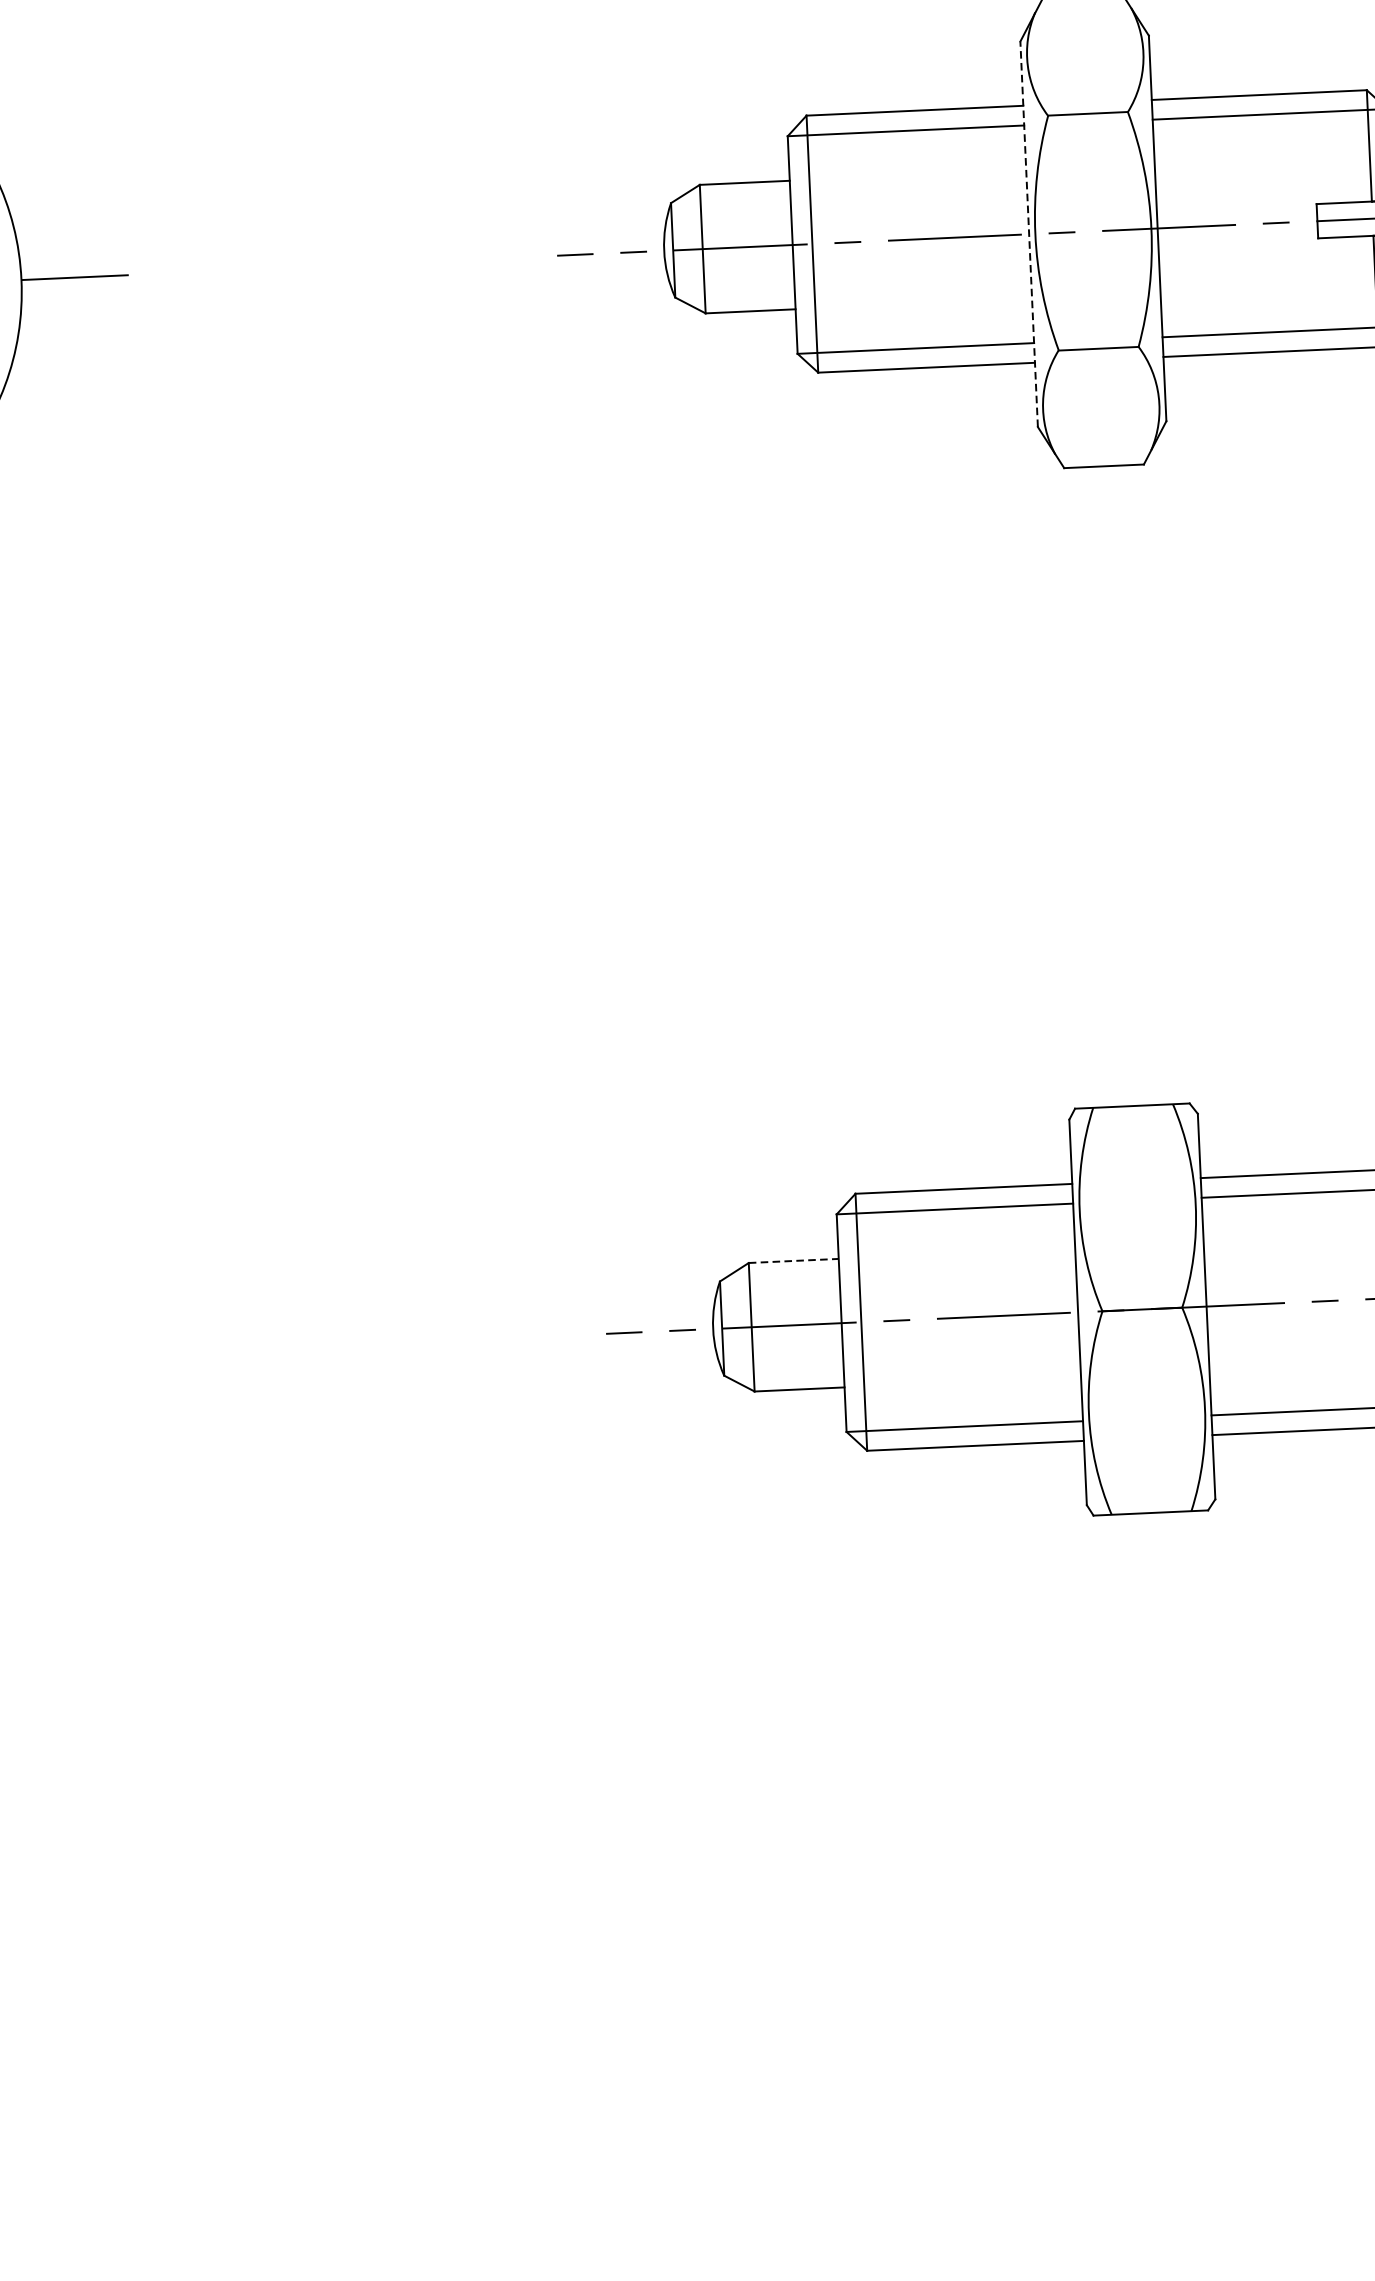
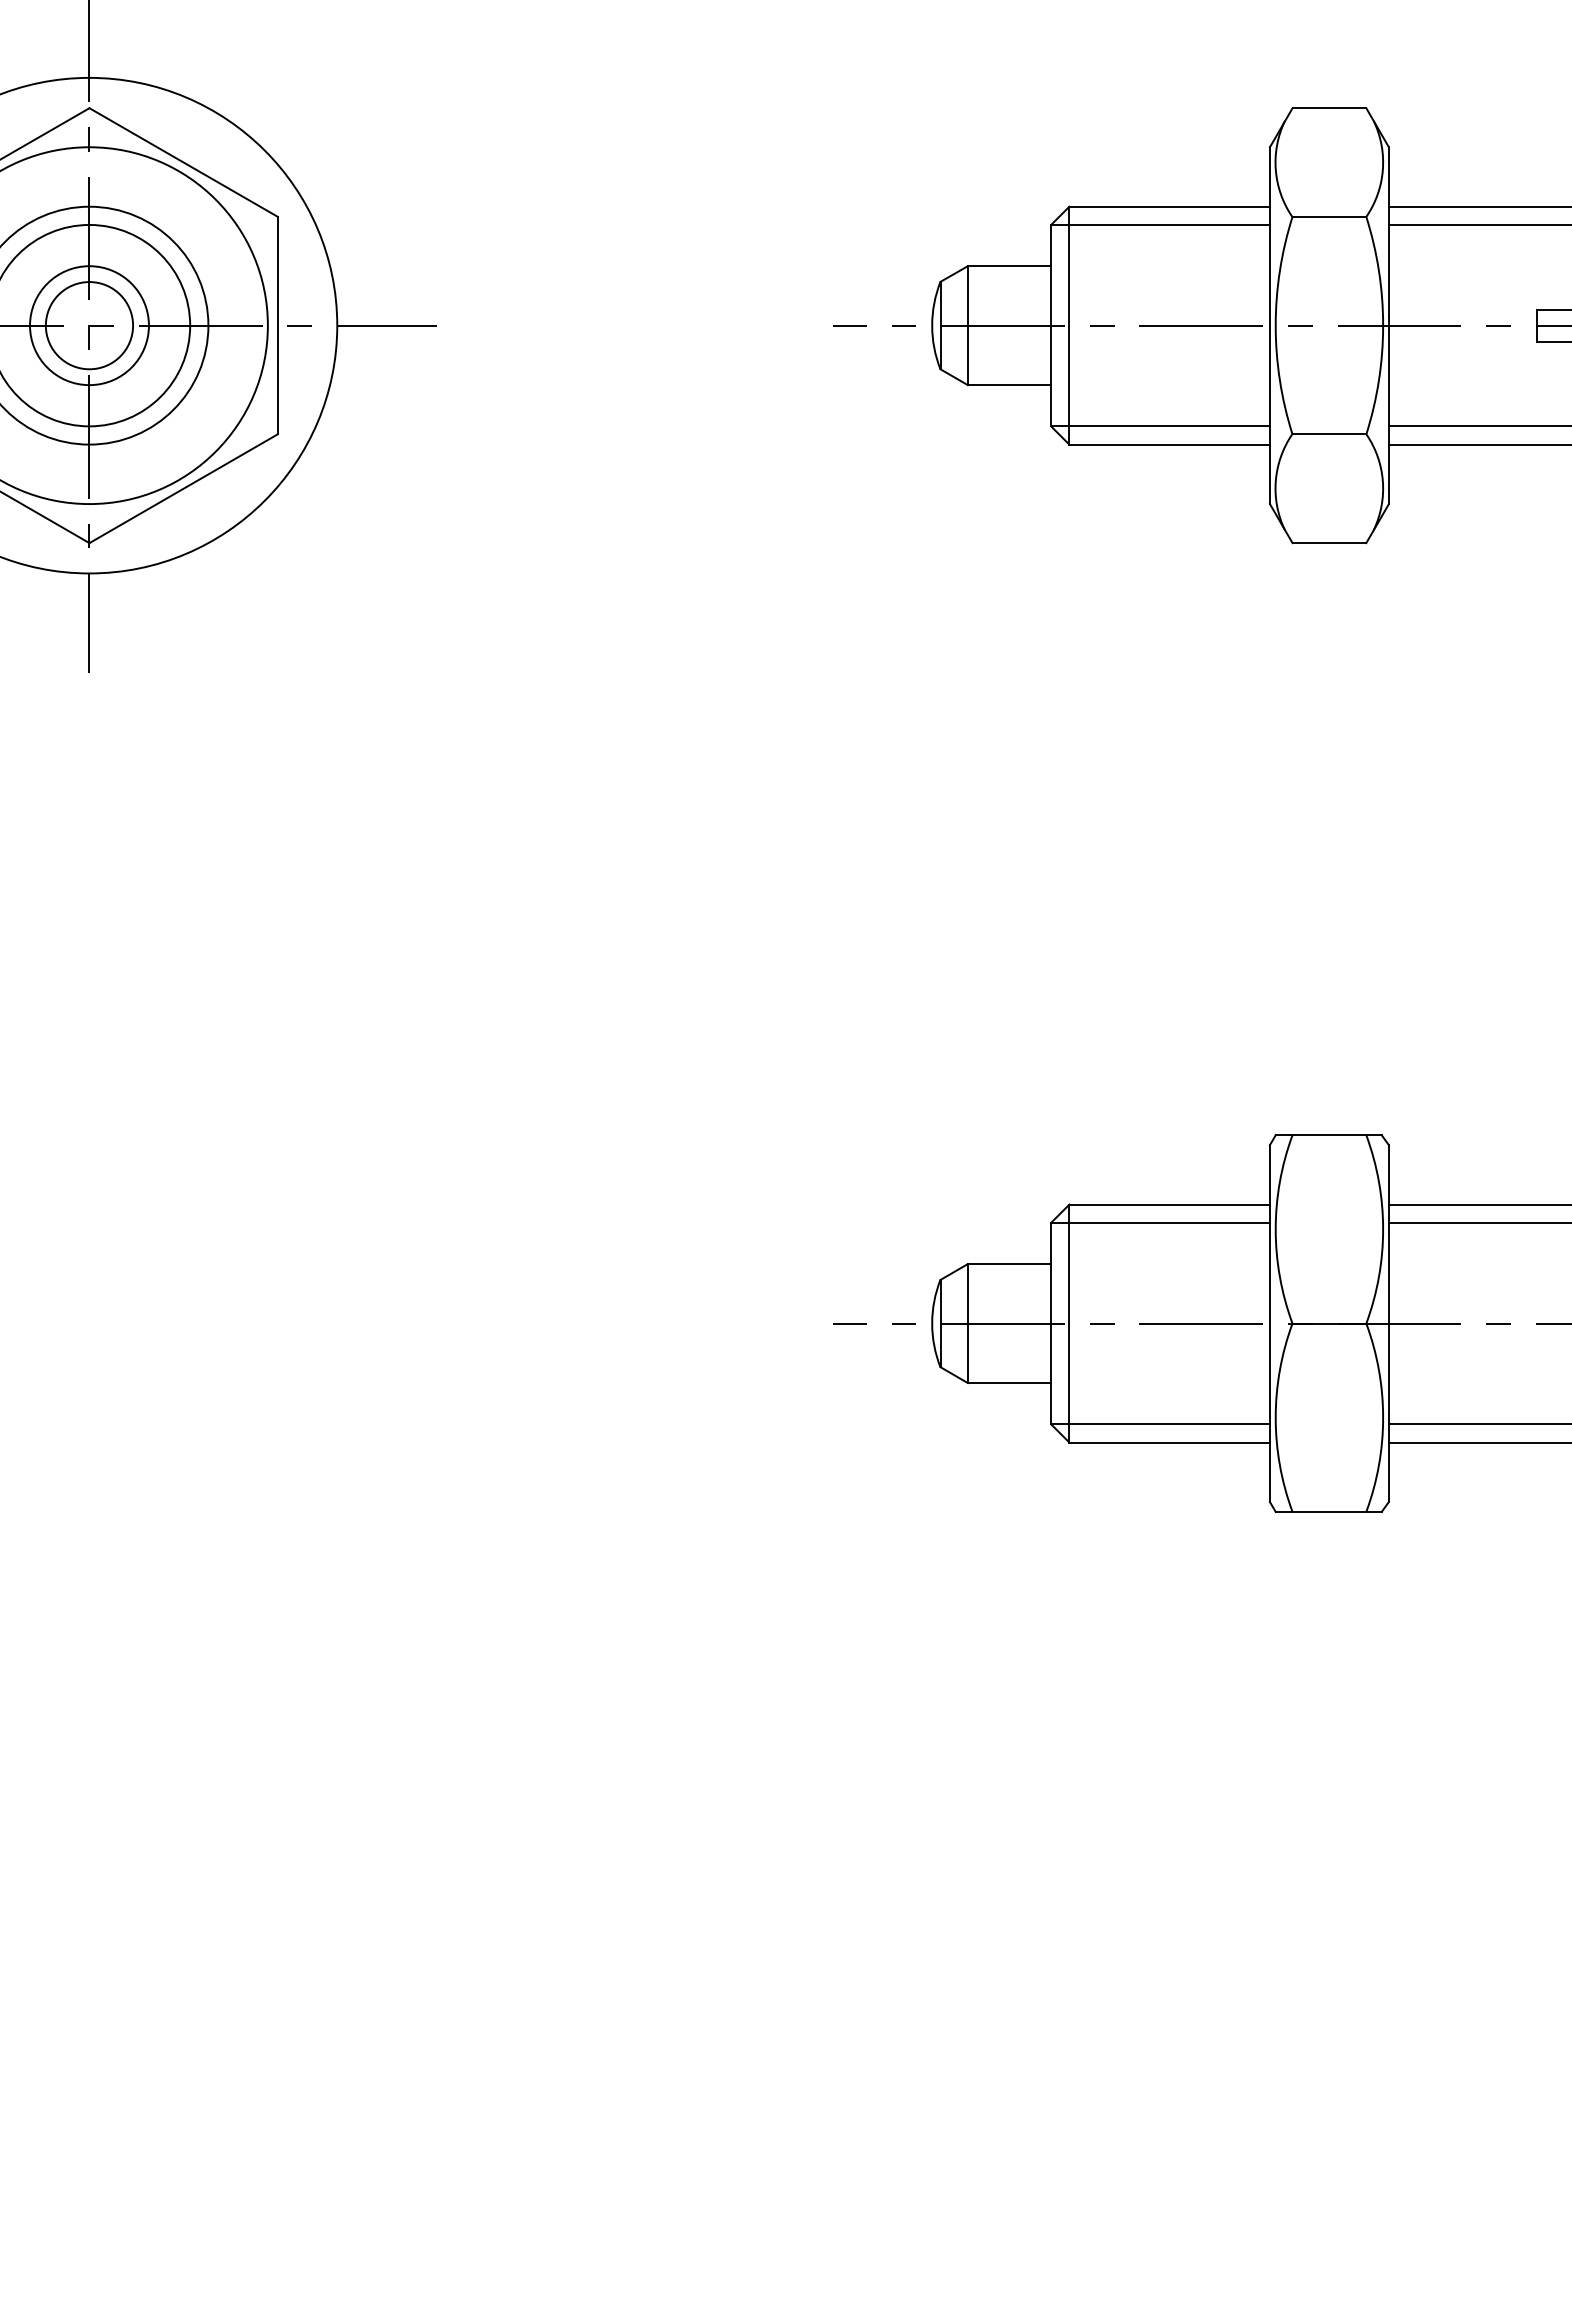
line: (1028, 234) -> (1269, 325), dashed -> solid
line: (793, 1261) -> (1009, 1264), dashed -> solid

